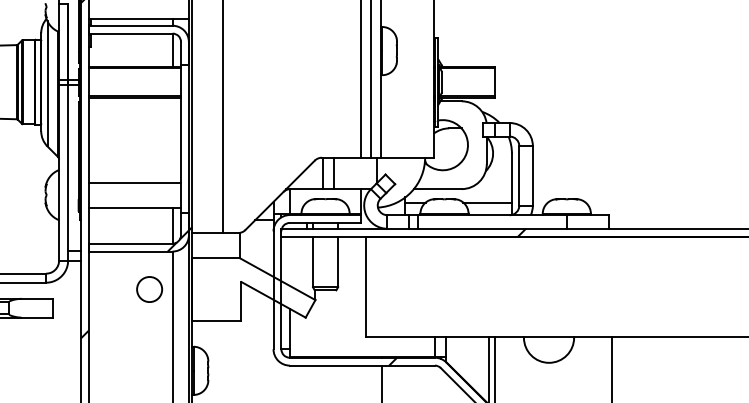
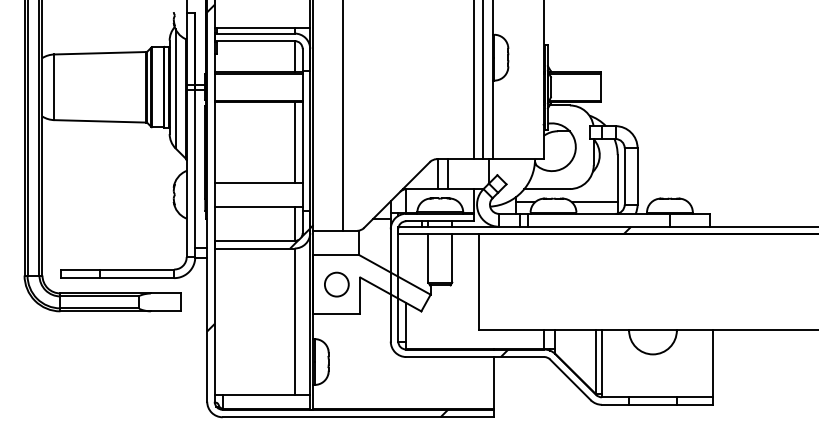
line: (172, 140) -> (294, 142), added
circle: (149, 289) -> (336, 284), moved

